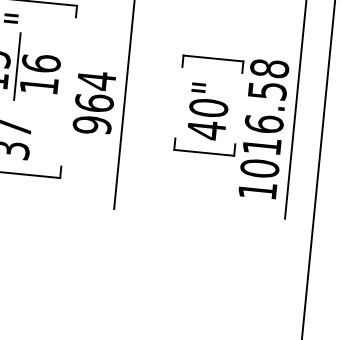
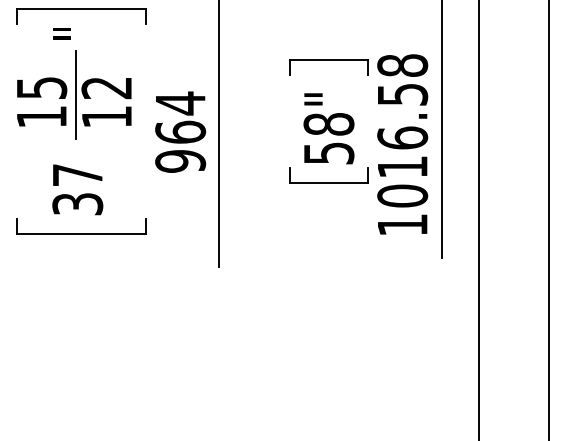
text: (41, 63) -> (106, 87), 16 -> 12
text: (207, 118) -> (328, 138), 40" -> 58"

